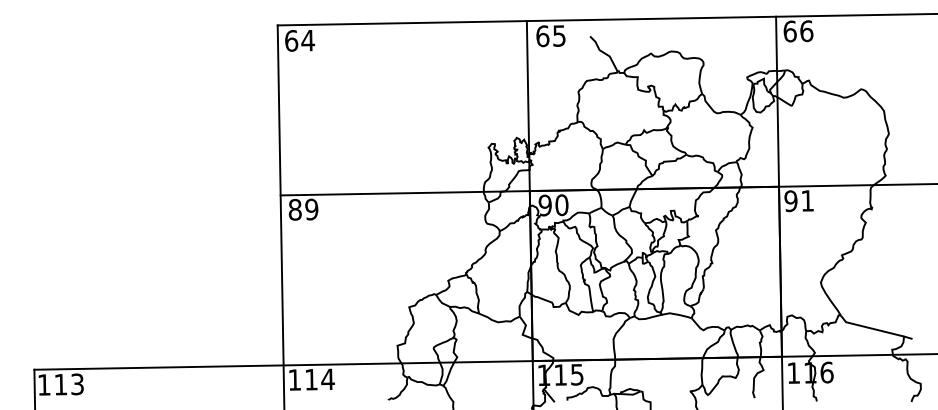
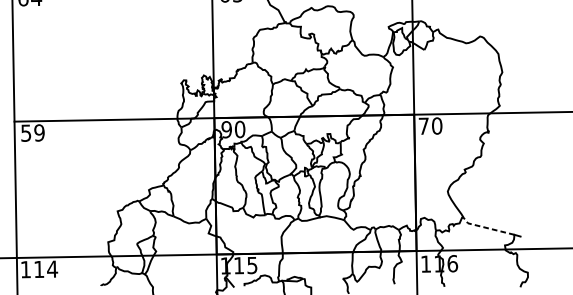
text: (799, 201) -> (430, 126), 91 -> 70
text: (294, 209) -> (25, 132), 89 -> 59
line: (870, 328) -> (487, 228), solid -> dashed

